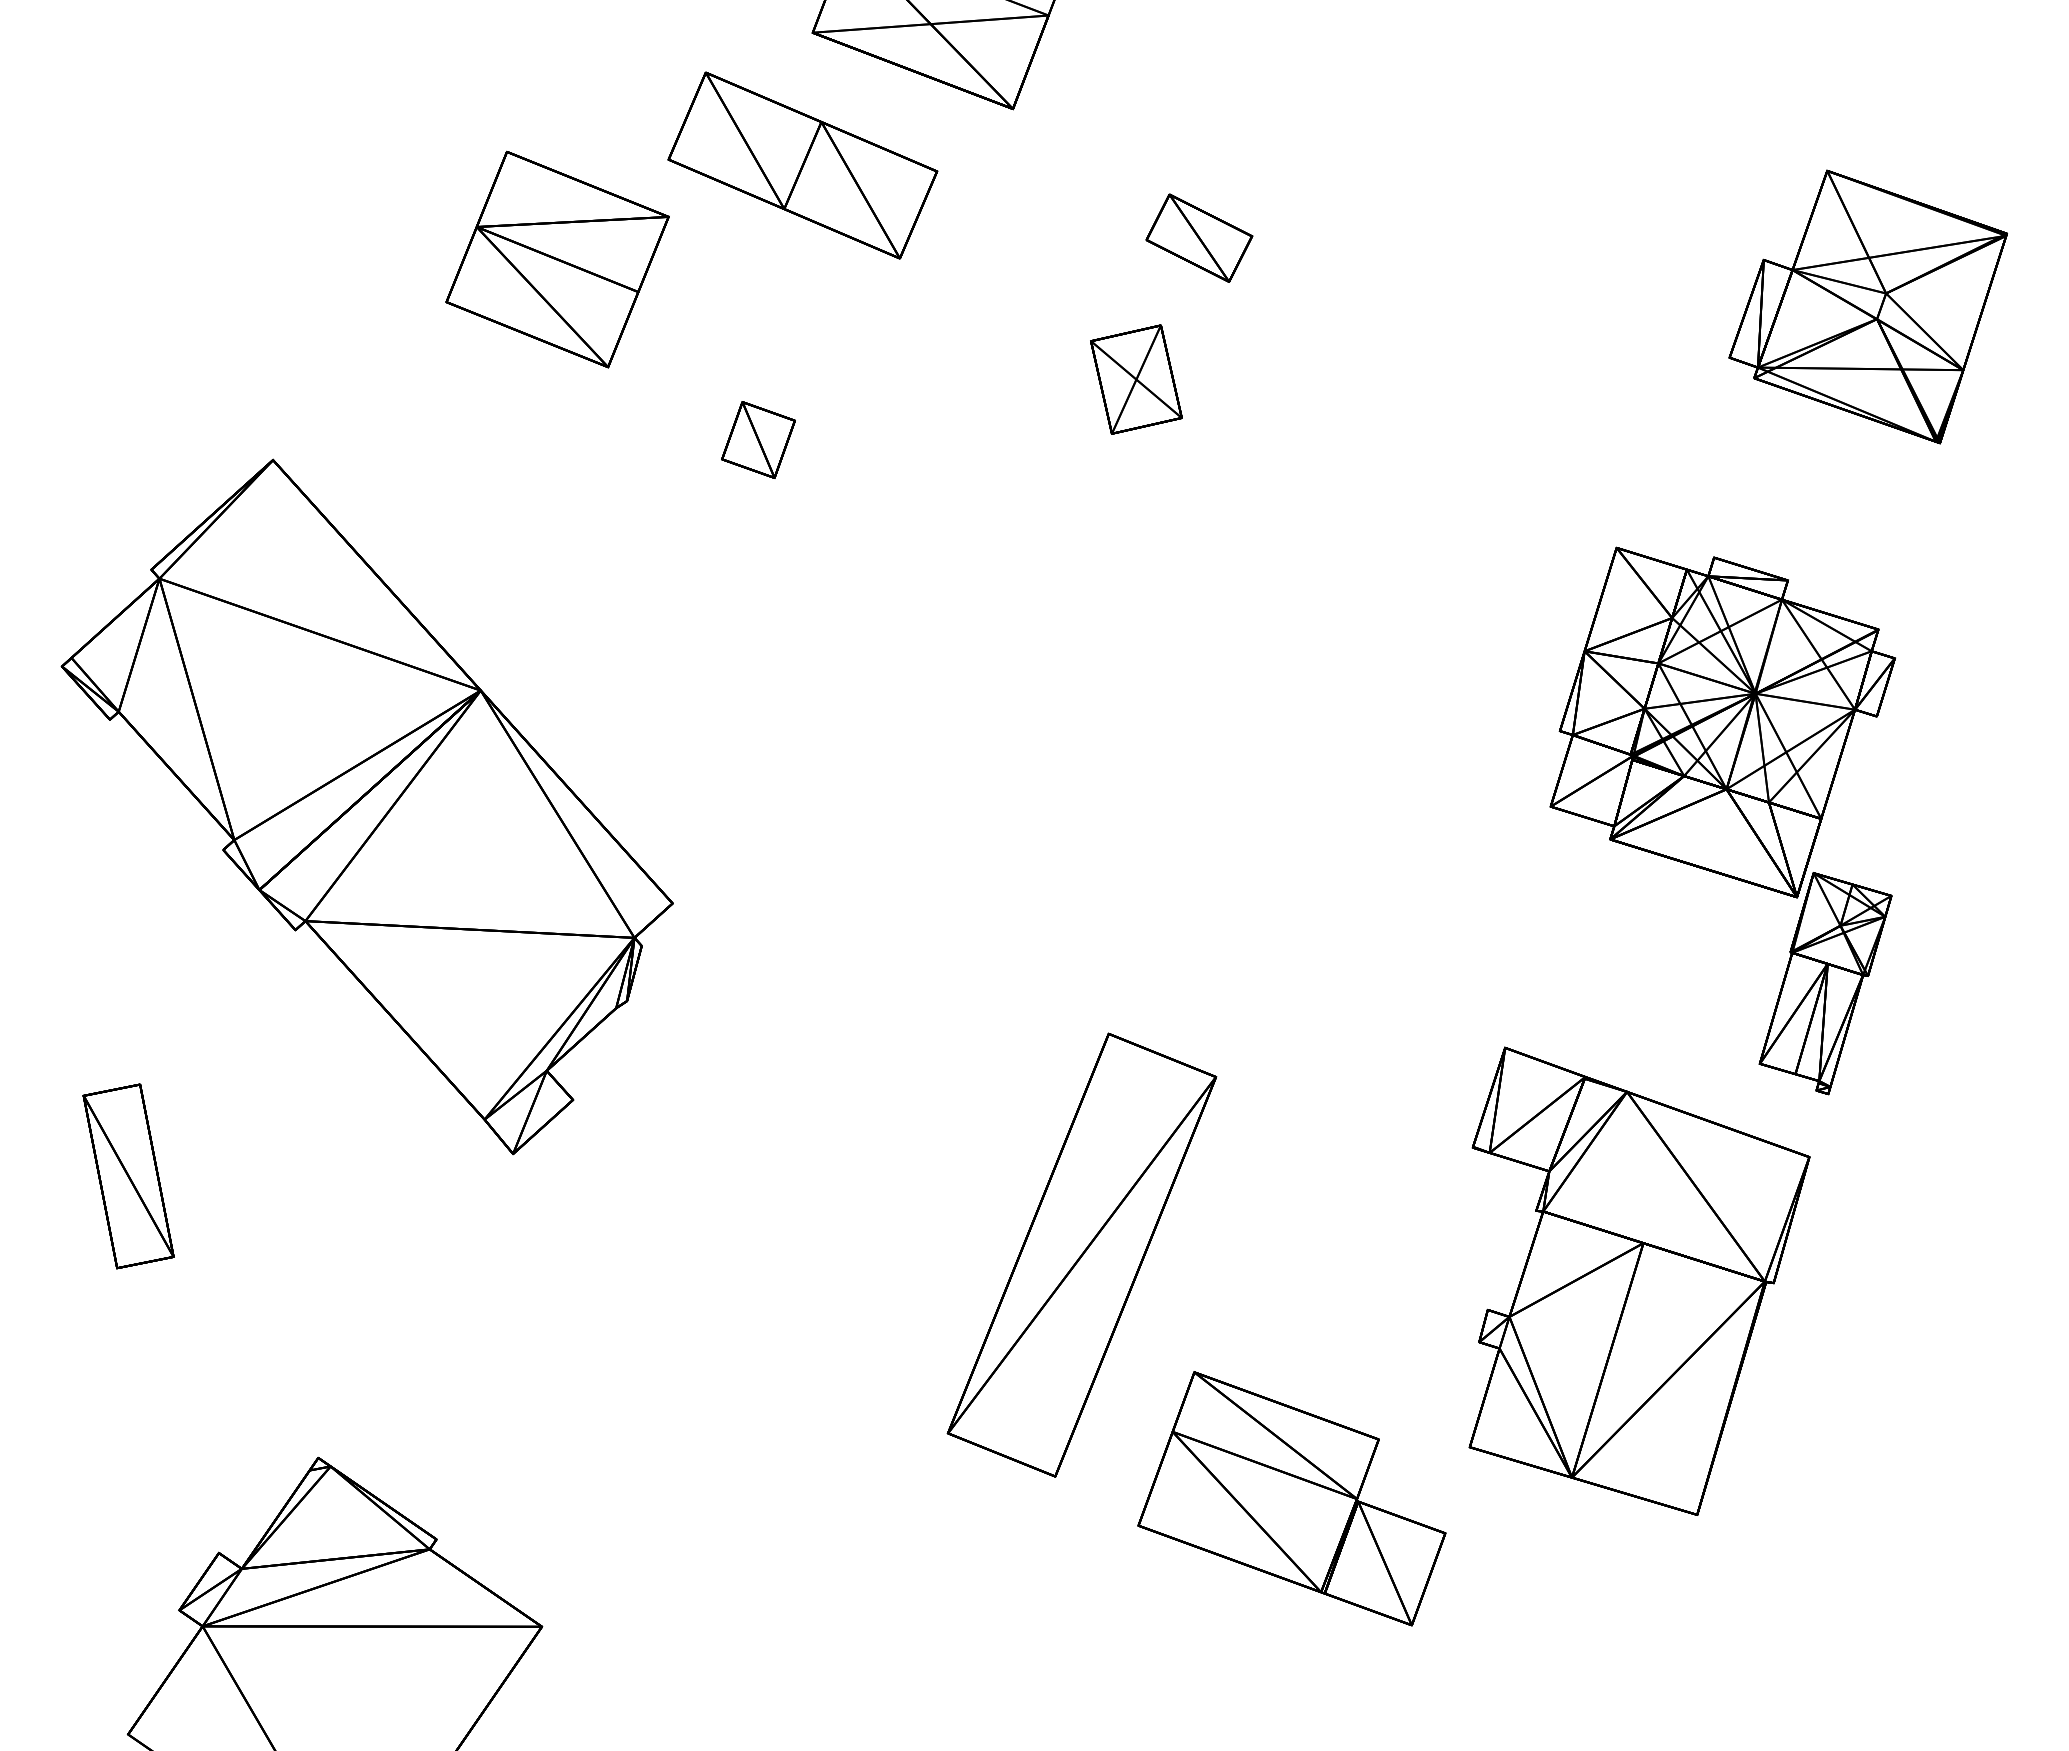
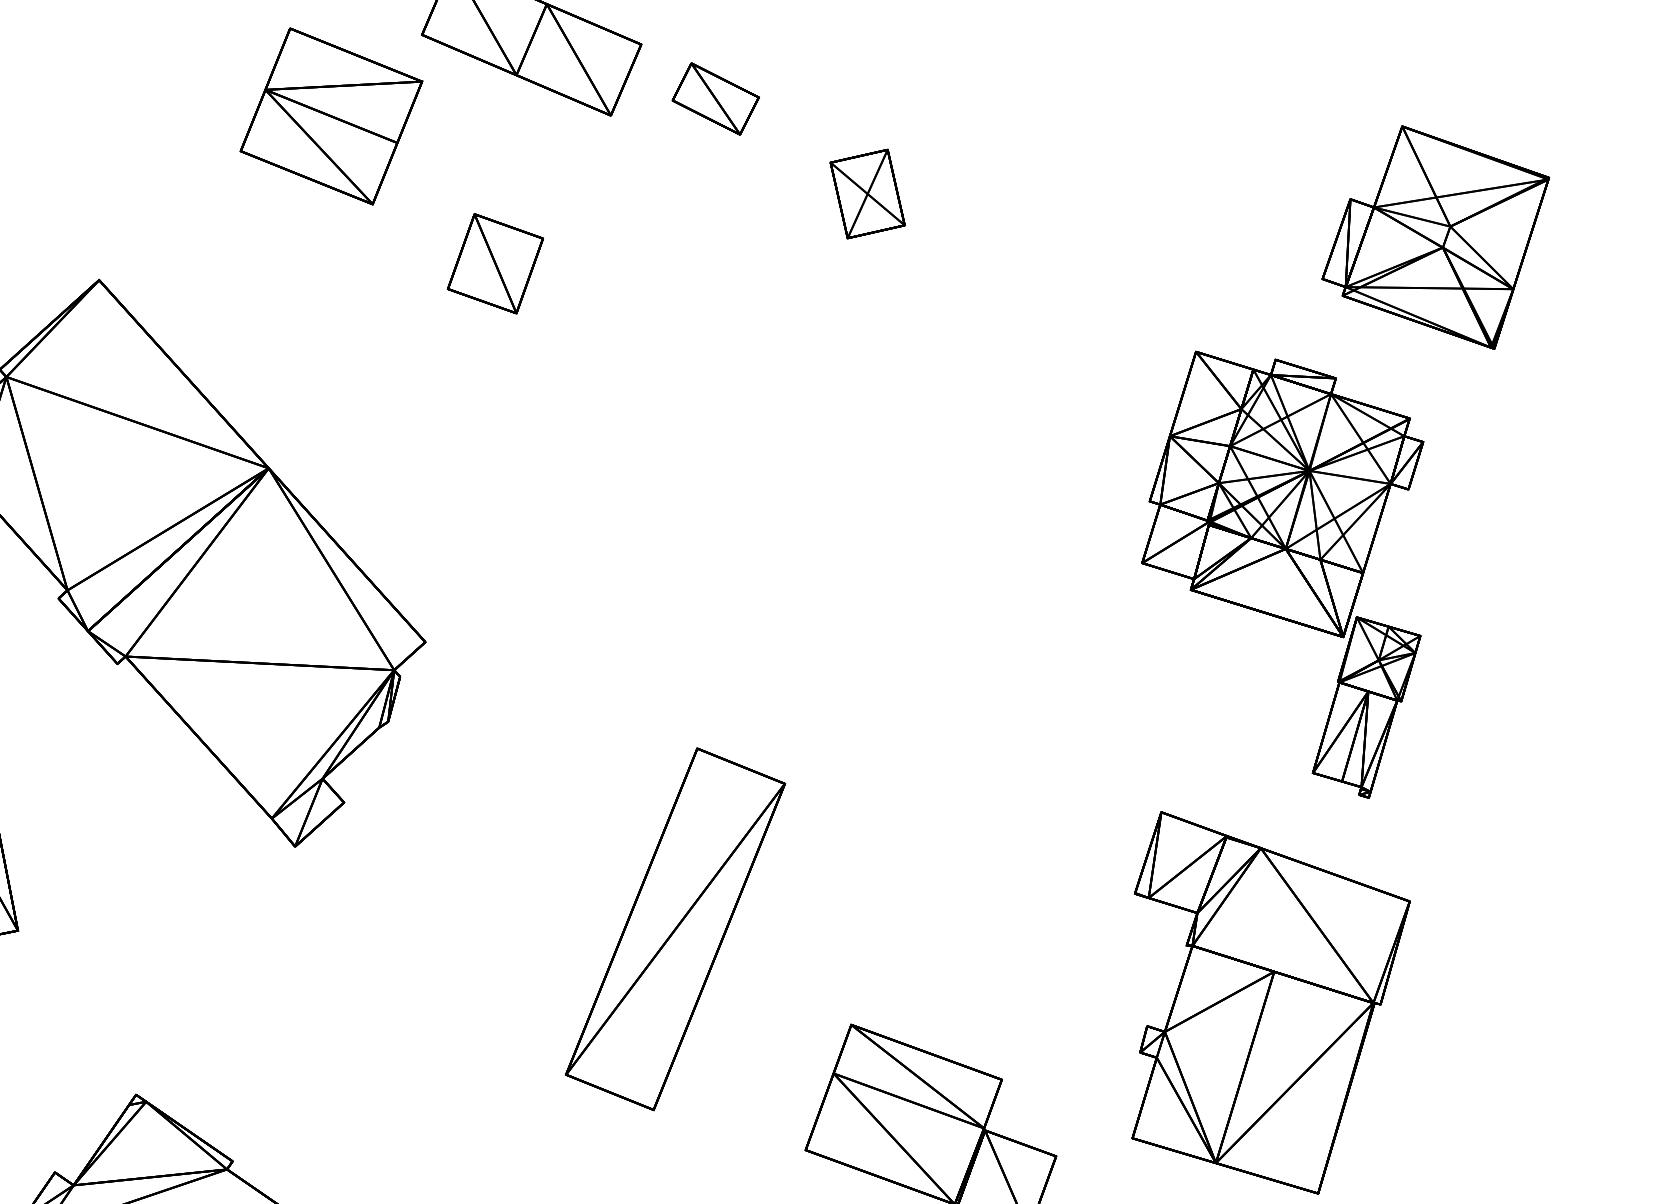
part: (1199, 237) -> (715, 98), moved
part: (1867, 306) -> (1435, 237), moved
part: (1136, 379) -> (867, 193), moved
part: (758, 439) -> (495, 263), size x1.6
part: (1081, 1254) -> (675, 928), moved
part: (1639, 1280) -> (1271, 1002), moved

